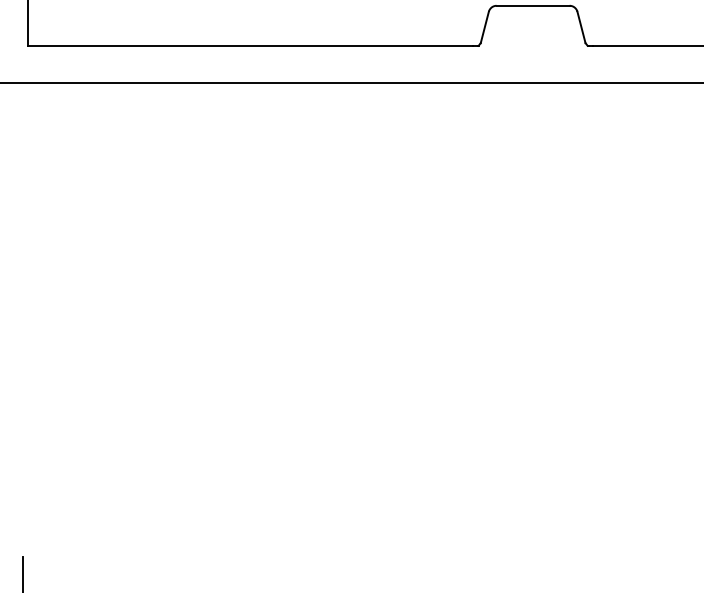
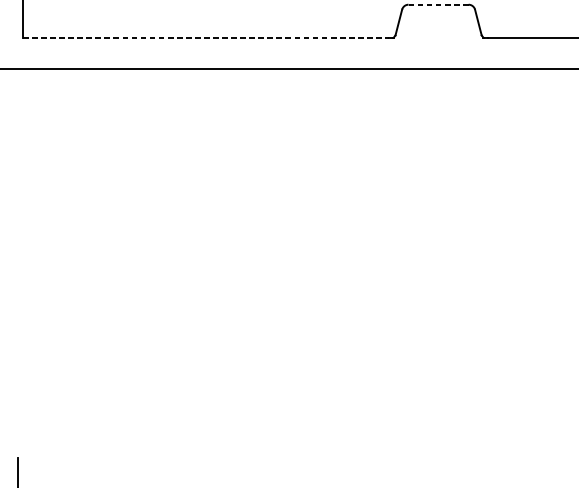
line: (533, 5) -> (438, 4), solid -> dashed
line: (251, 45) -> (206, 37), solid -> dashed

